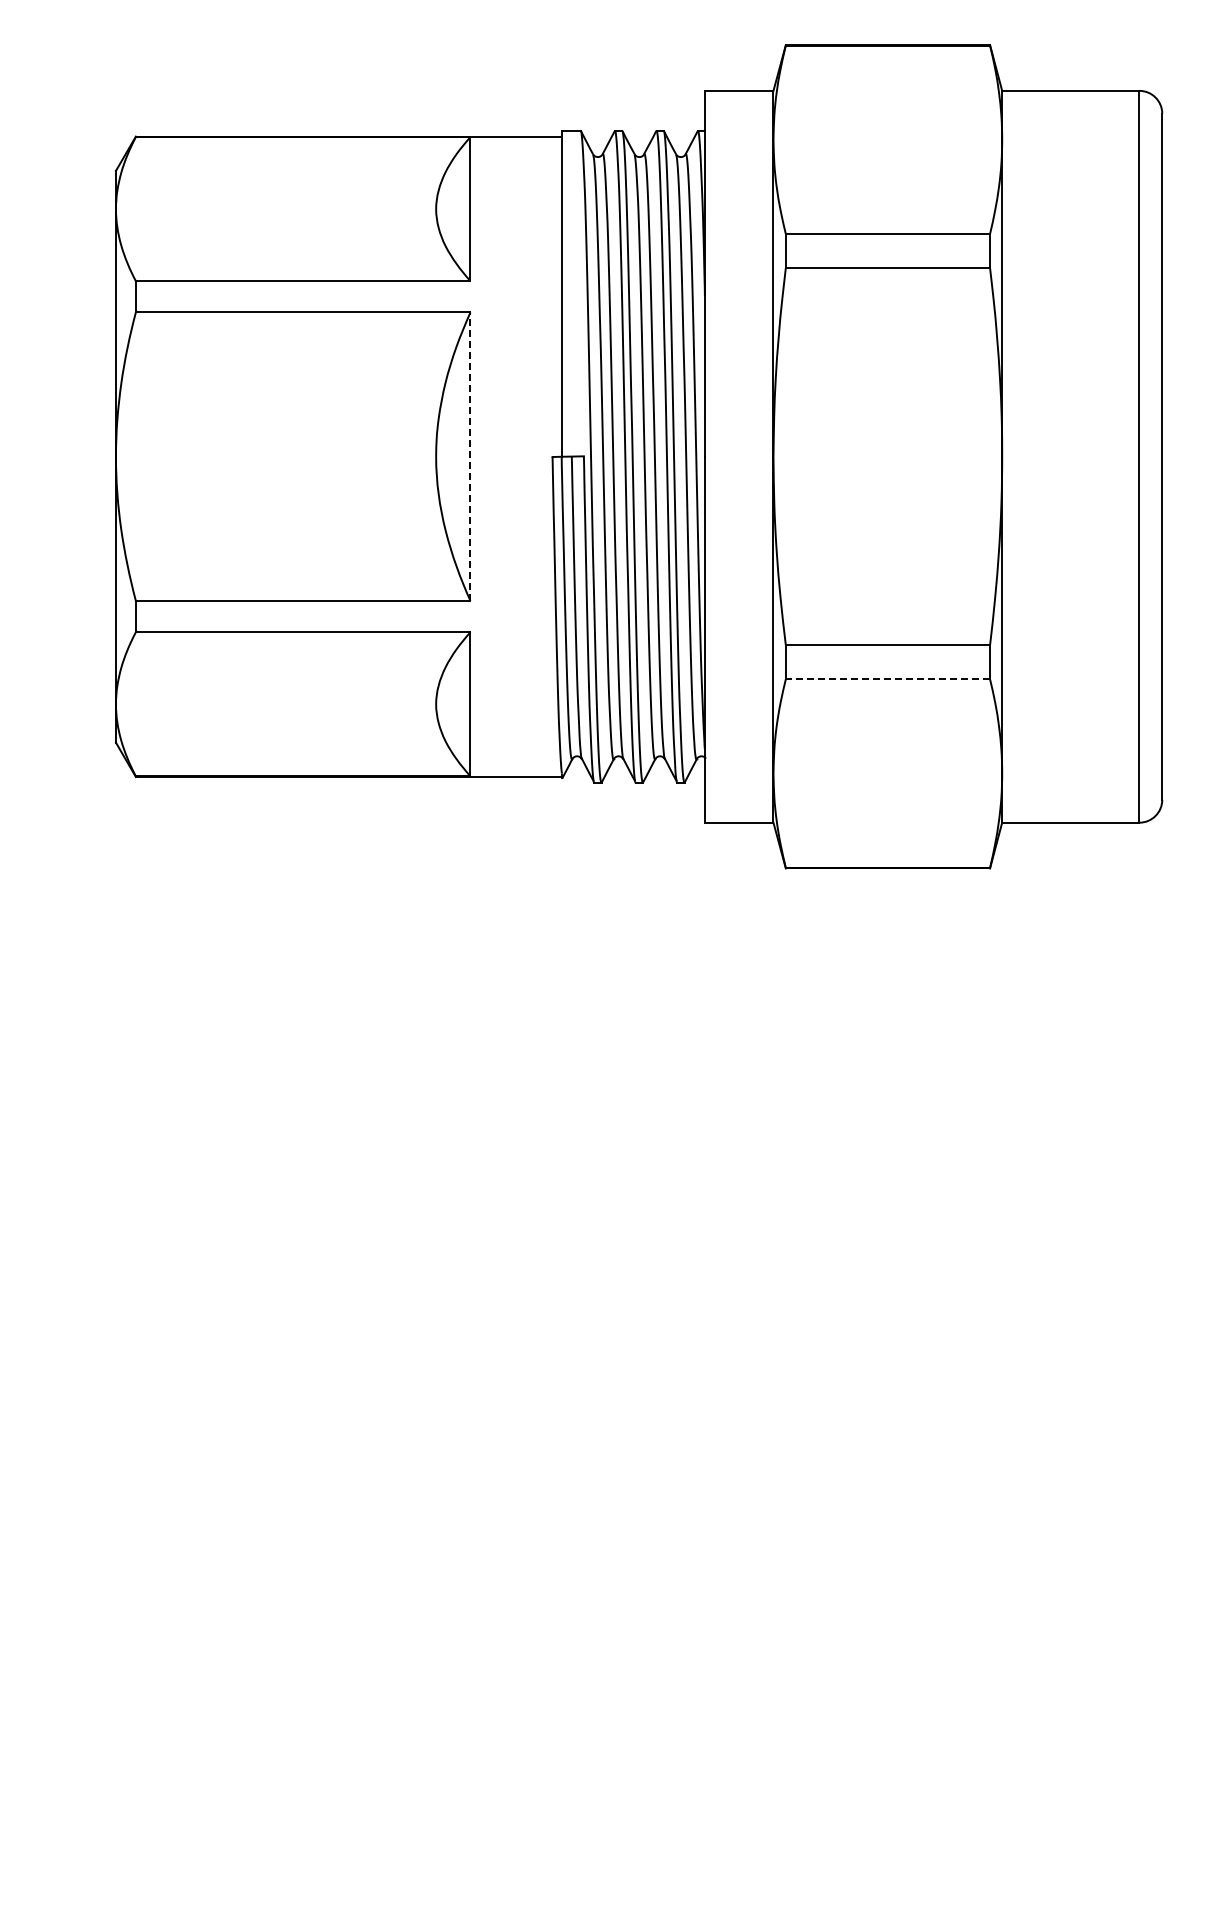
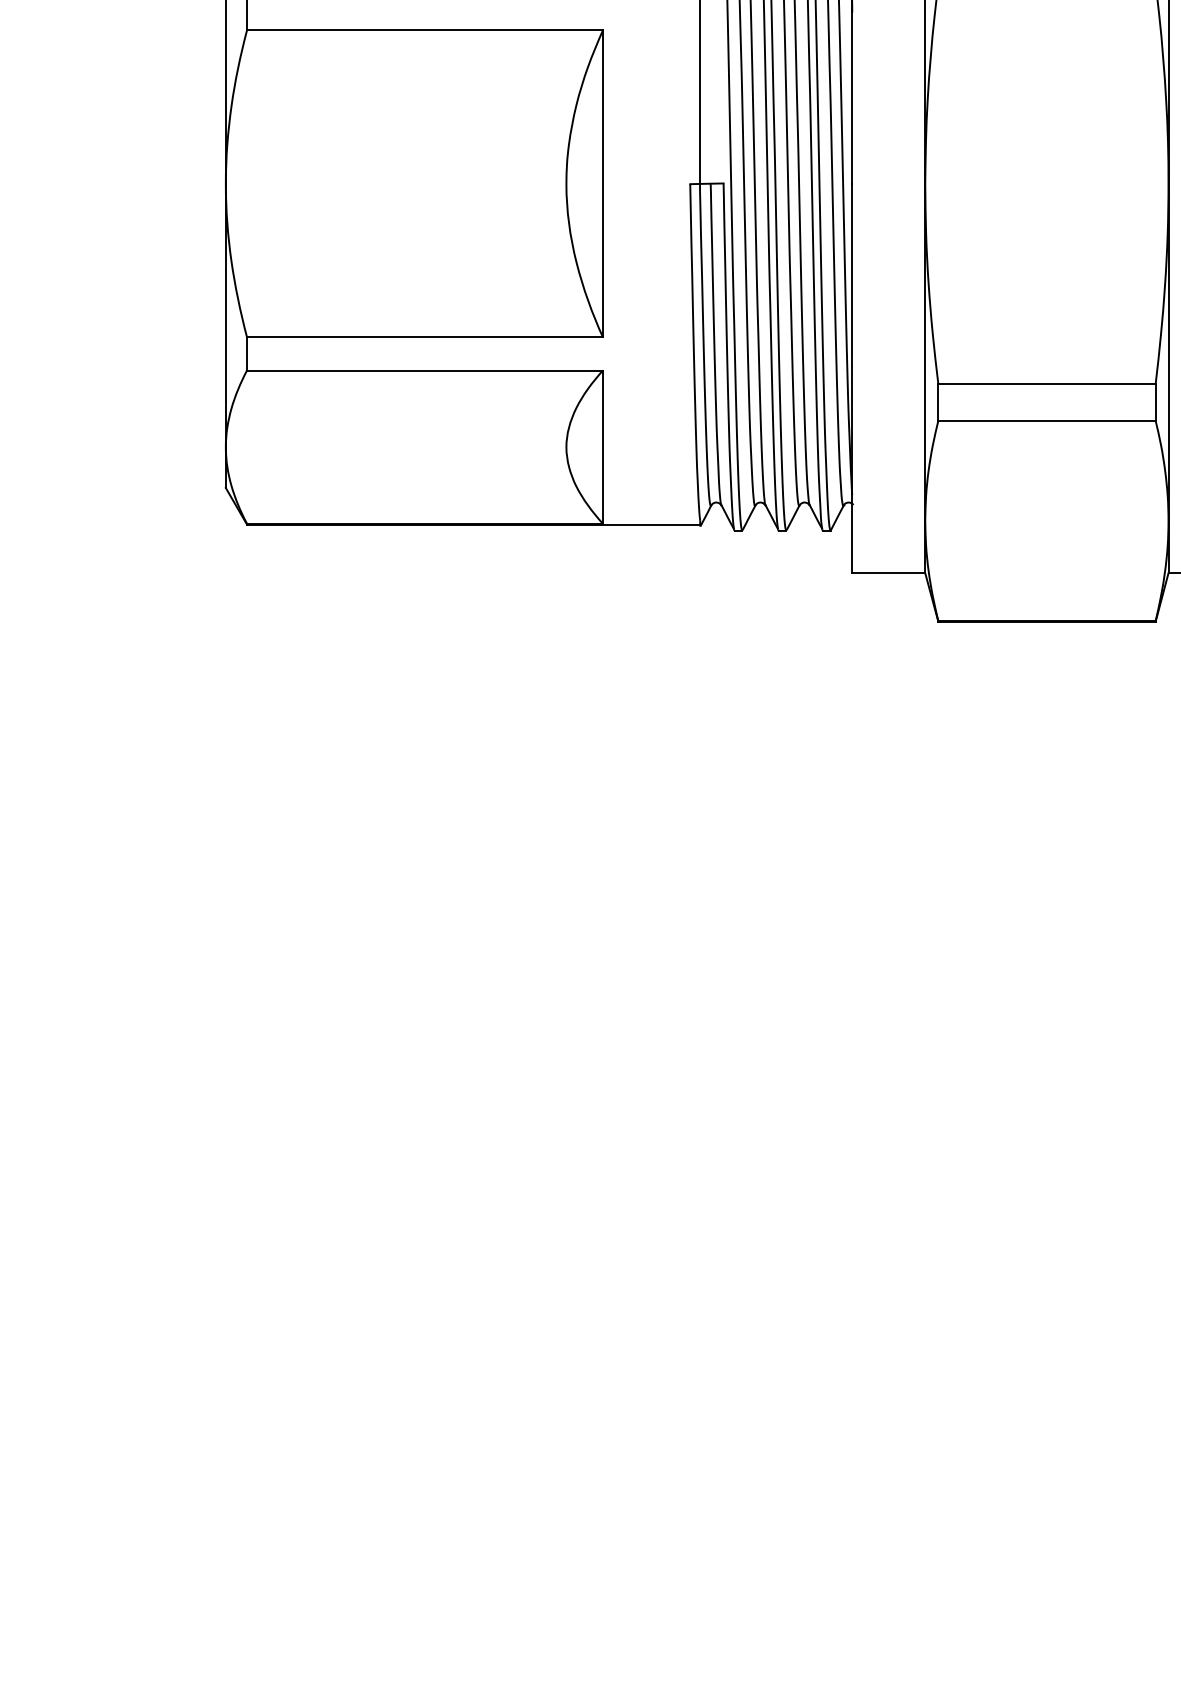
line: (470, 456) -> (602, 183), dashed -> solid
line: (887, 679) -> (1046, 420), dashed -> solid

